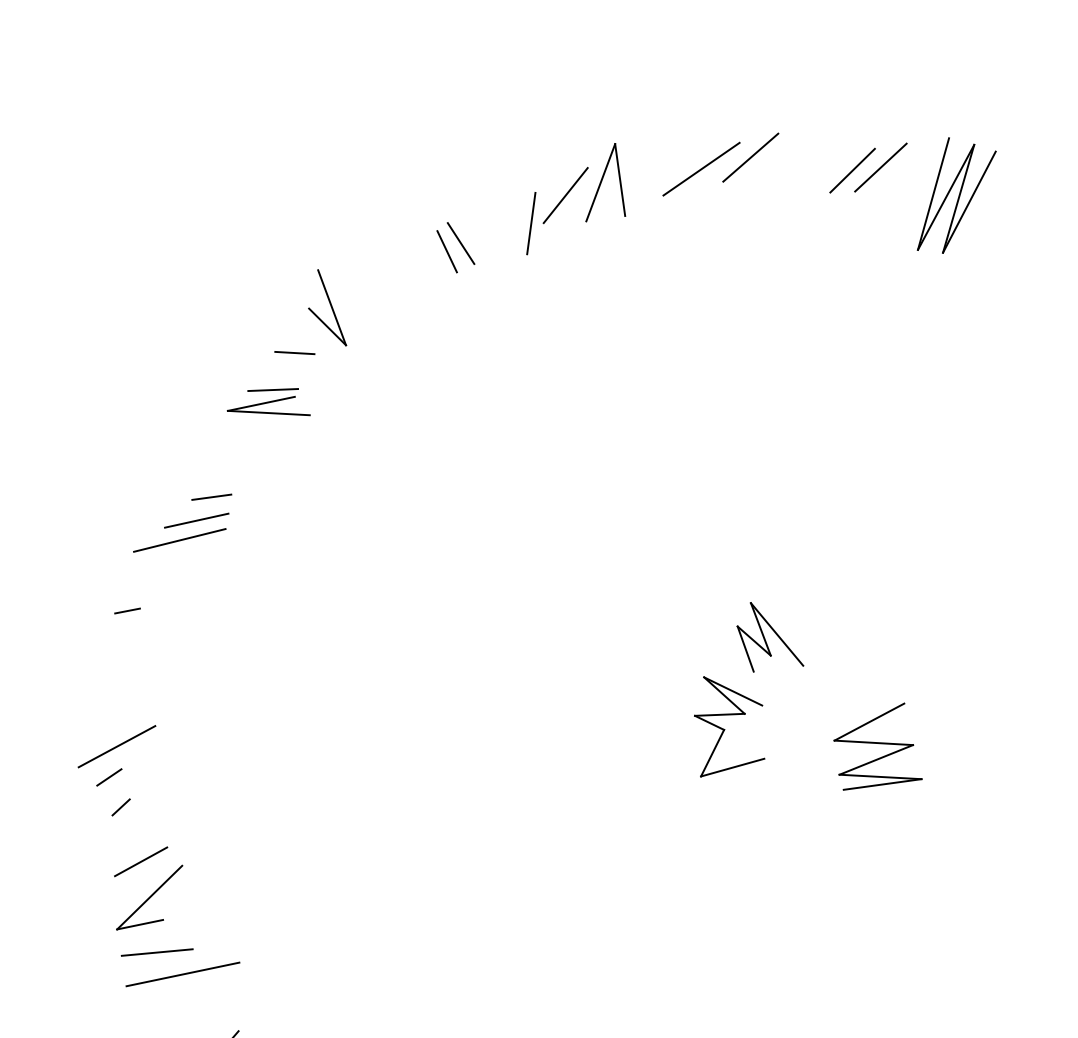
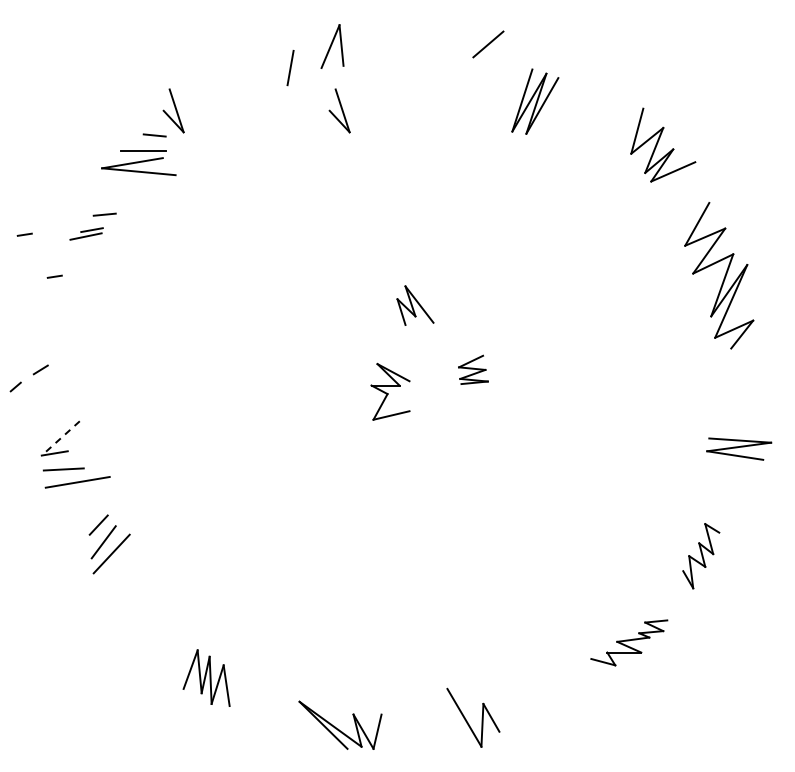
line: (750, 156) -> (415, 35), removed
line: (701, 169) -> (387, 41), removed
line: (852, 170) -> (472, 45), removed
part: (956, 194) -> (535, 101), moved
line: (565, 196) -> (310, 53), removed
line: (460, 243) -> (250, 77), removed
line: (446, 250) -> (242, 81), removed
part: (621, 295) -> (339, 110), added
part: (268, 403) -> (138, 163), size x1.6
part: (180, 531) -> (86, 233), size x0.6
line: (70, 538) -> (24, 234), added
part: (729, 725) -> (390, 391), moved
part: (877, 745) -> (473, 369), size x0.6
line: (116, 746) -> (45, 352), removed
line: (120, 806) -> (15, 386), moved
line: (140, 860) -> (56, 417), removed
line: (149, 897) -> (60, 438), solid -> dashed

